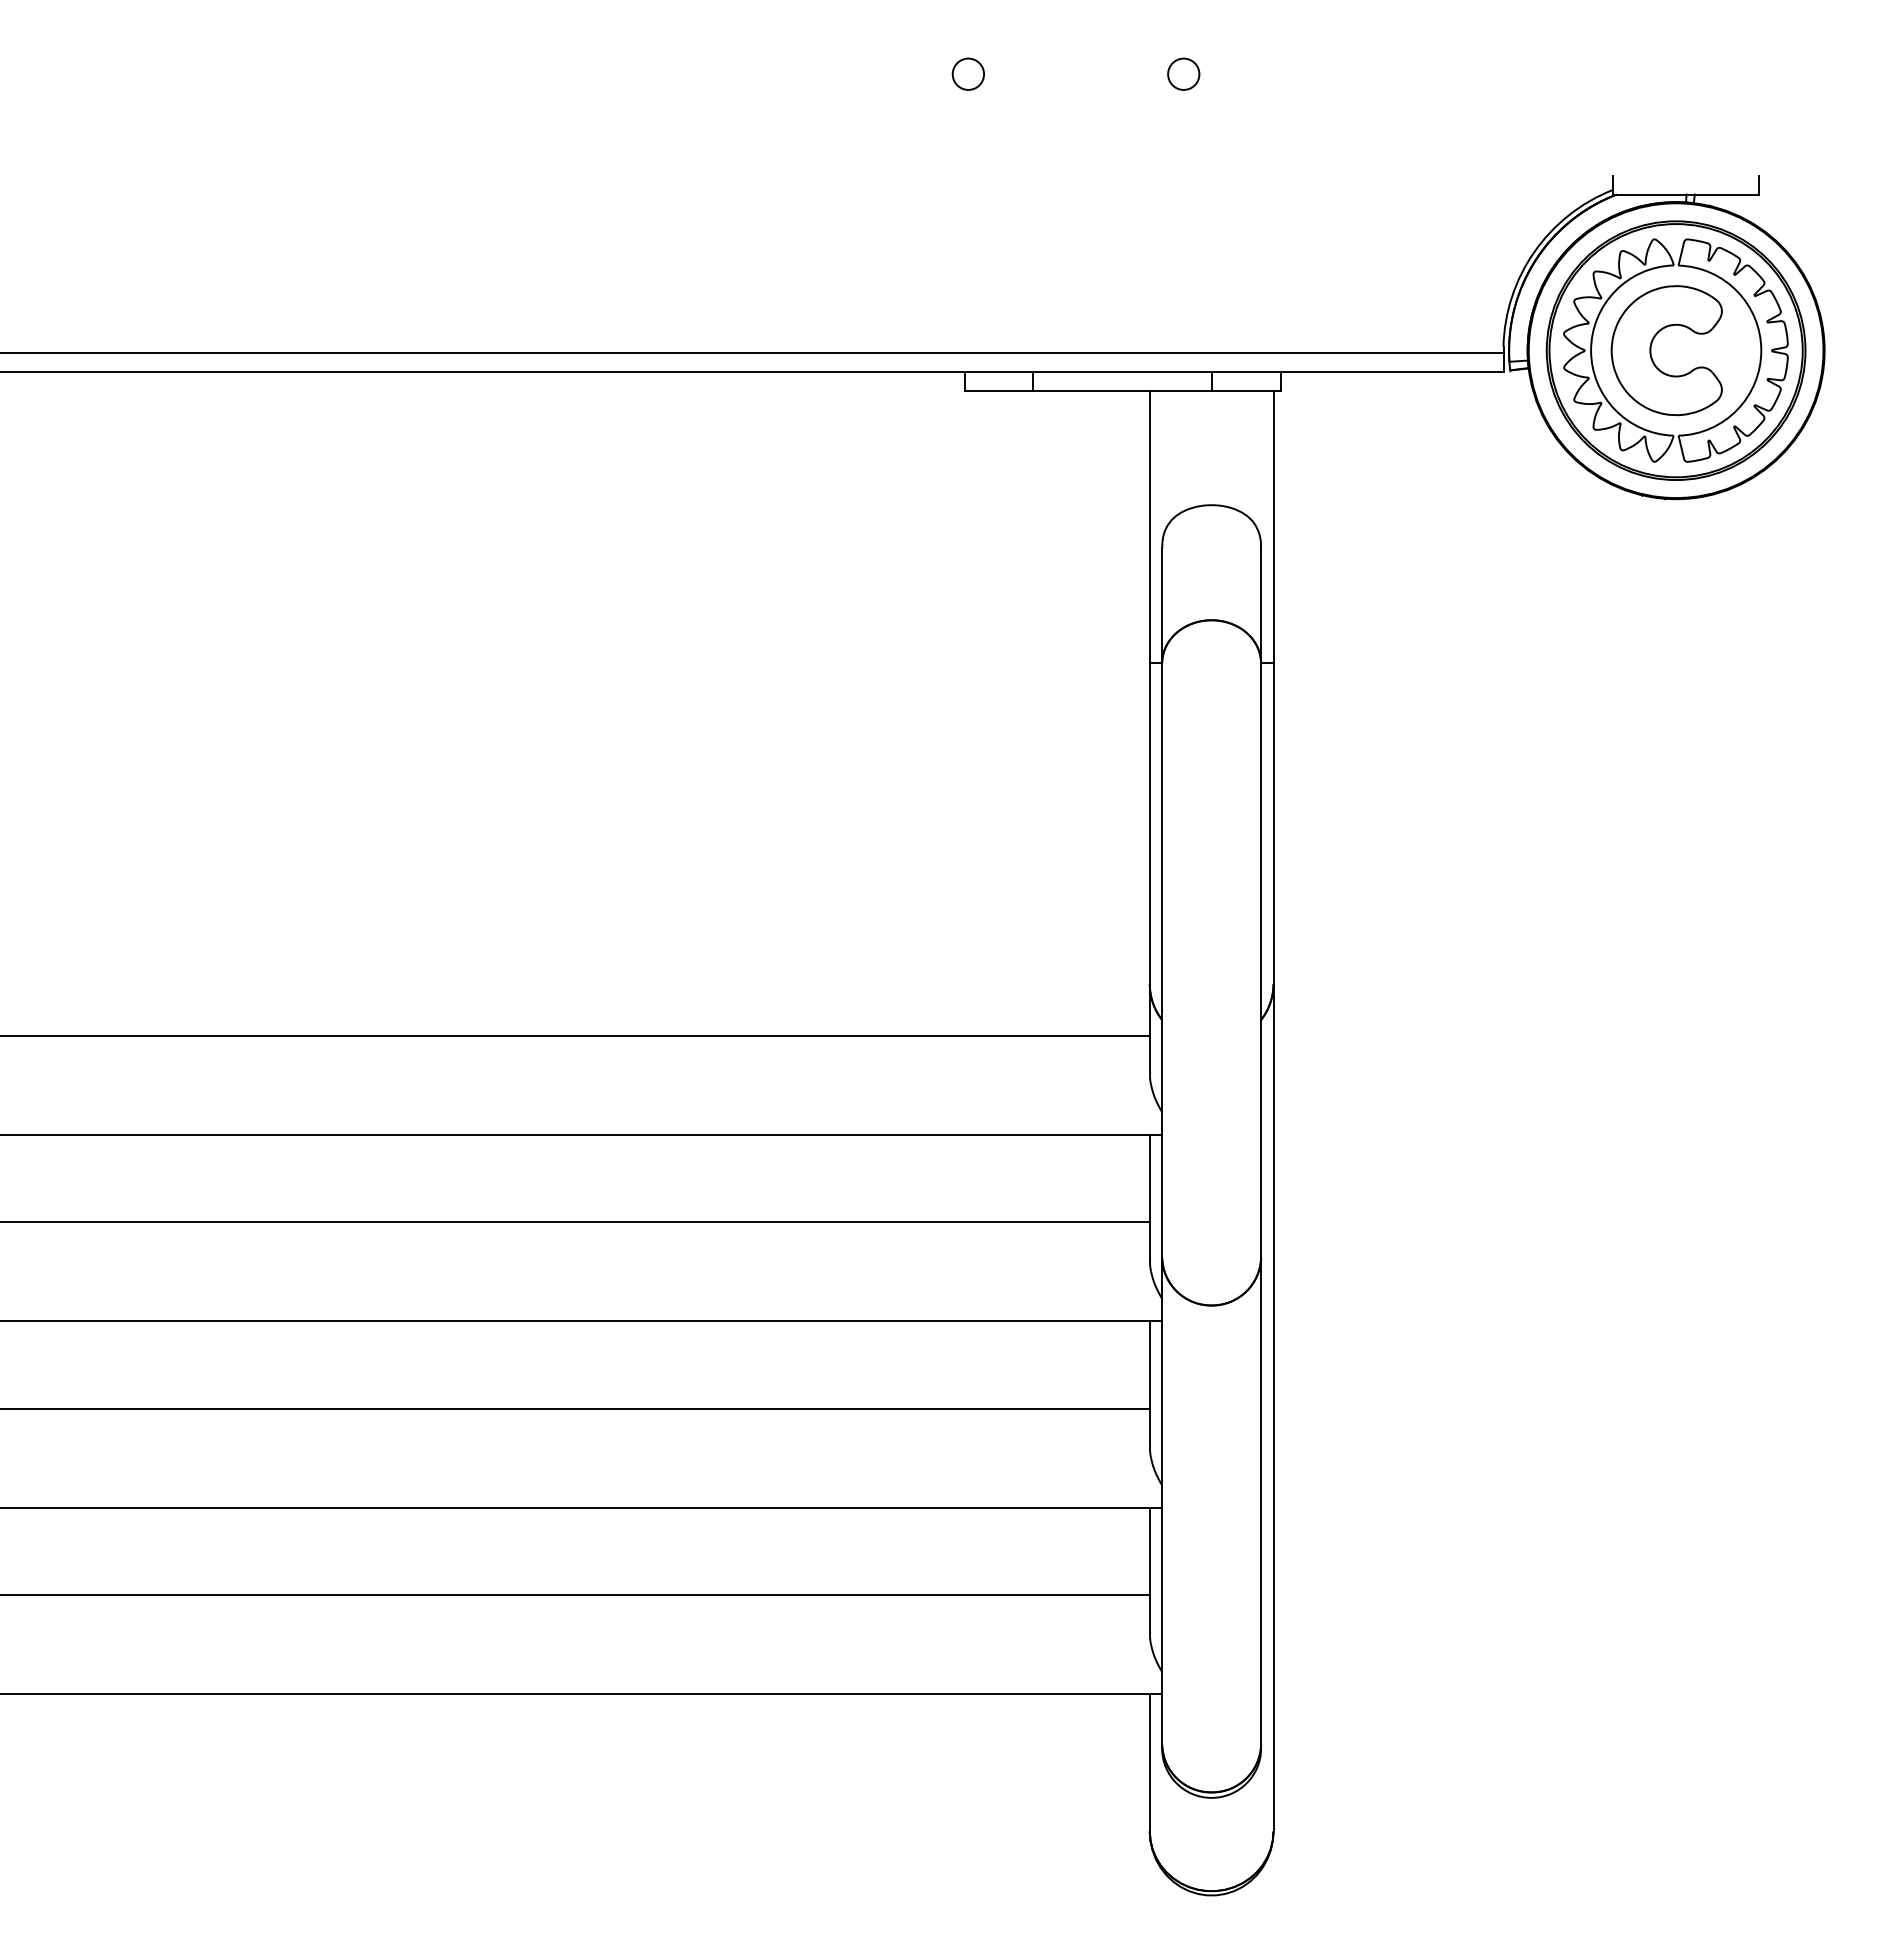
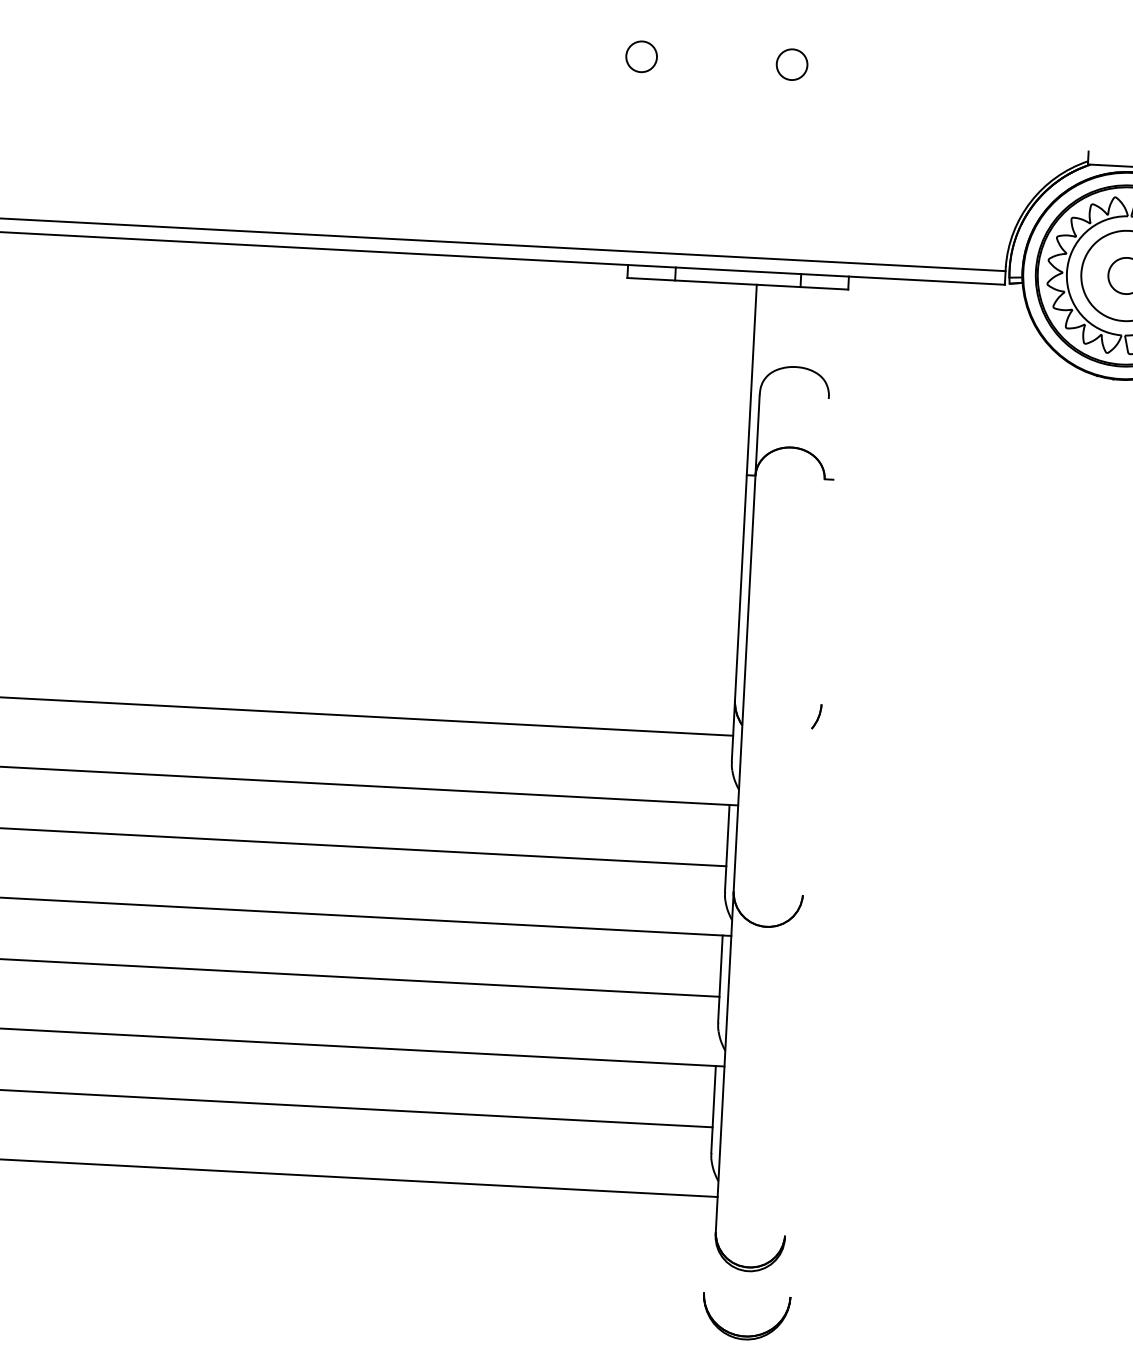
circle: (967, 73) -> (640, 56), size x1.4
circle: (1183, 73) -> (792, 64), size x1.4
line: (1273, 1110) -> (816, 792), removed
line: (1261, 1148) -> (807, 818), removed
line: (1149, 1762) -> (706, 1244), removed

